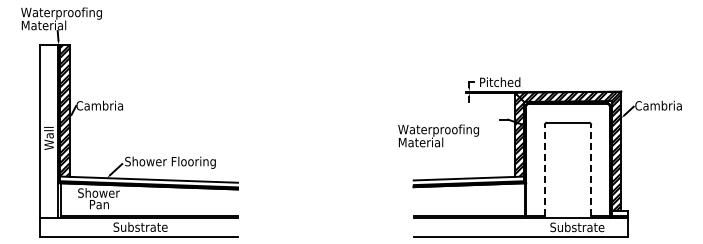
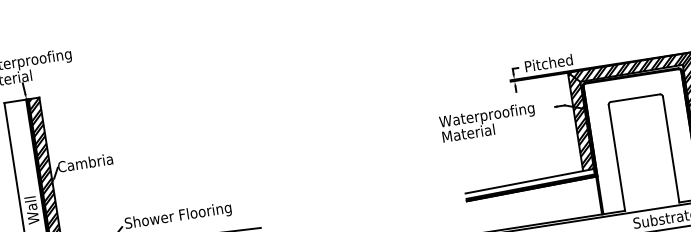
text: (438, 135) -> (487, 121), moved
line: (544, 169) -> (616, 157), dashed -> solid
line: (591, 169) -> (671, 148), dashed -> solid

